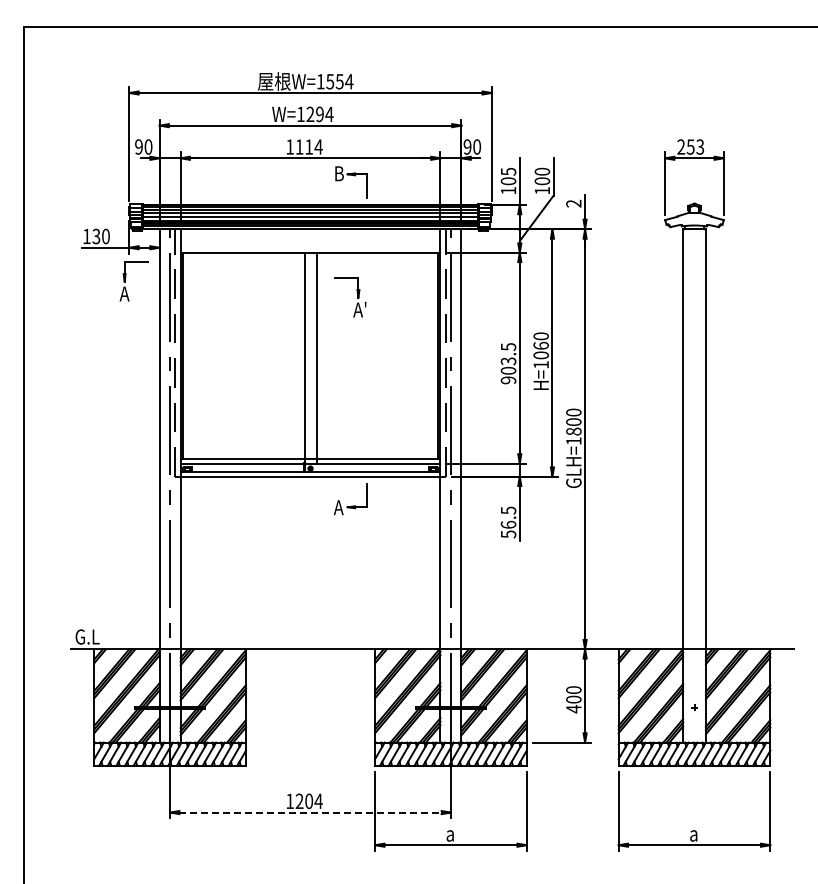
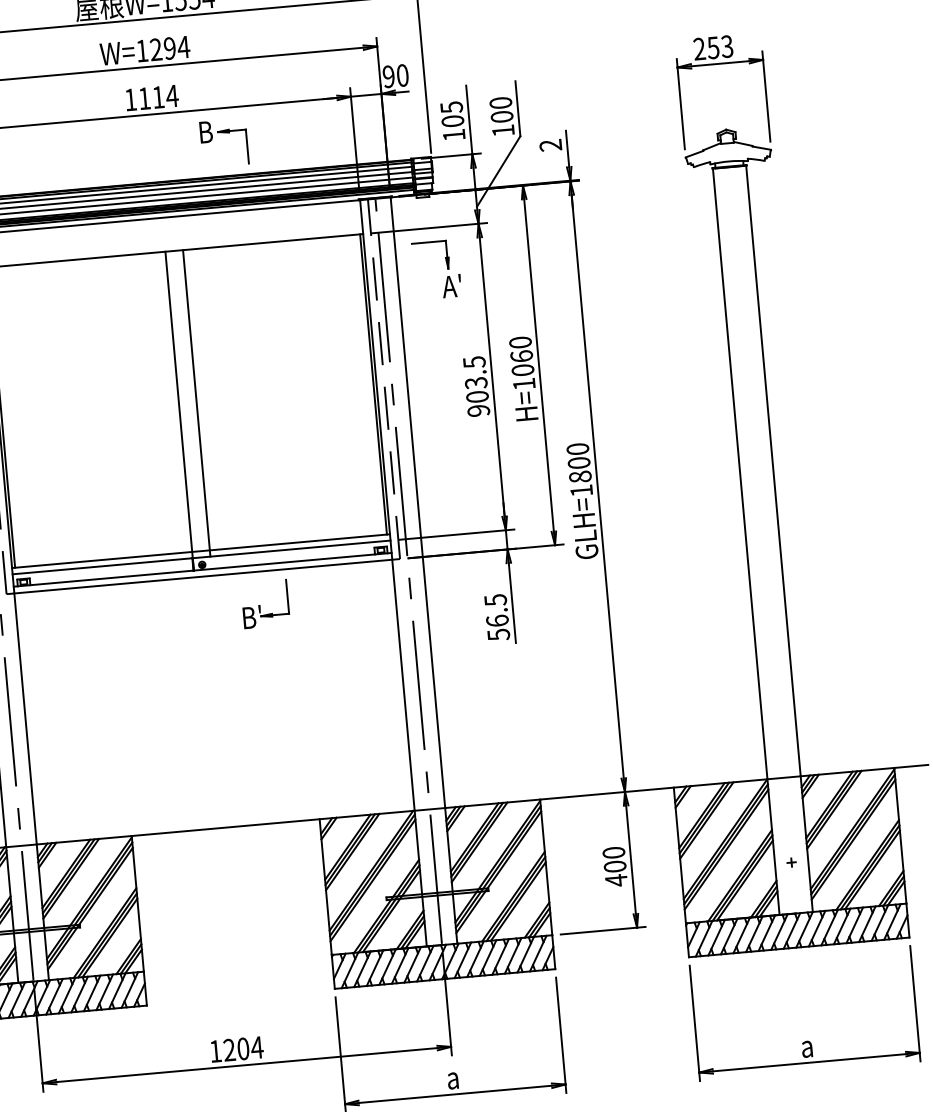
part: (357, 297) -> (446, 268), moved
text: (340, 507) -> (250, 617), A -> B'
line: (311, 812) -> (248, 1064), dashed -> solid

